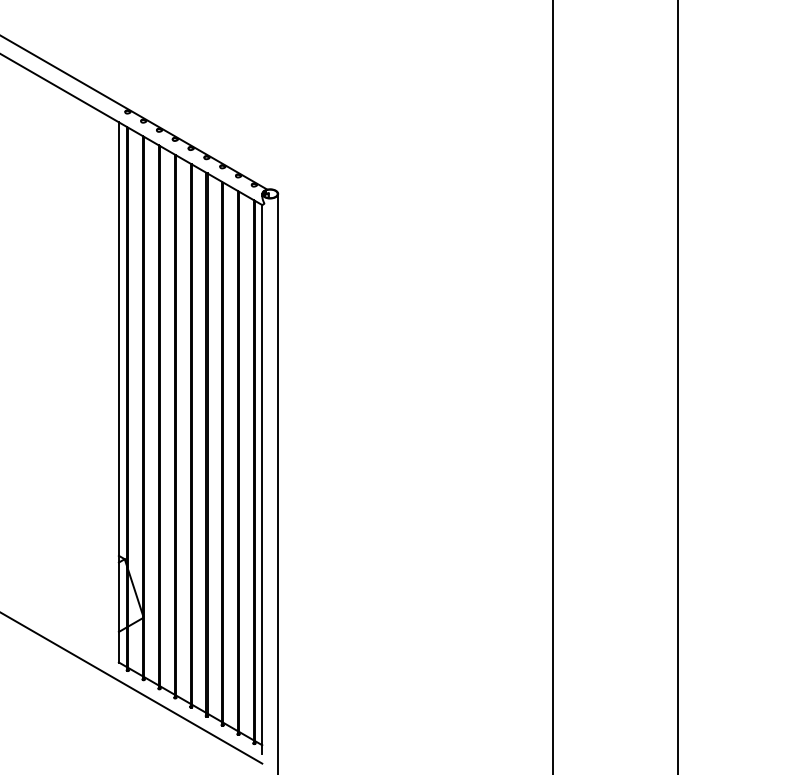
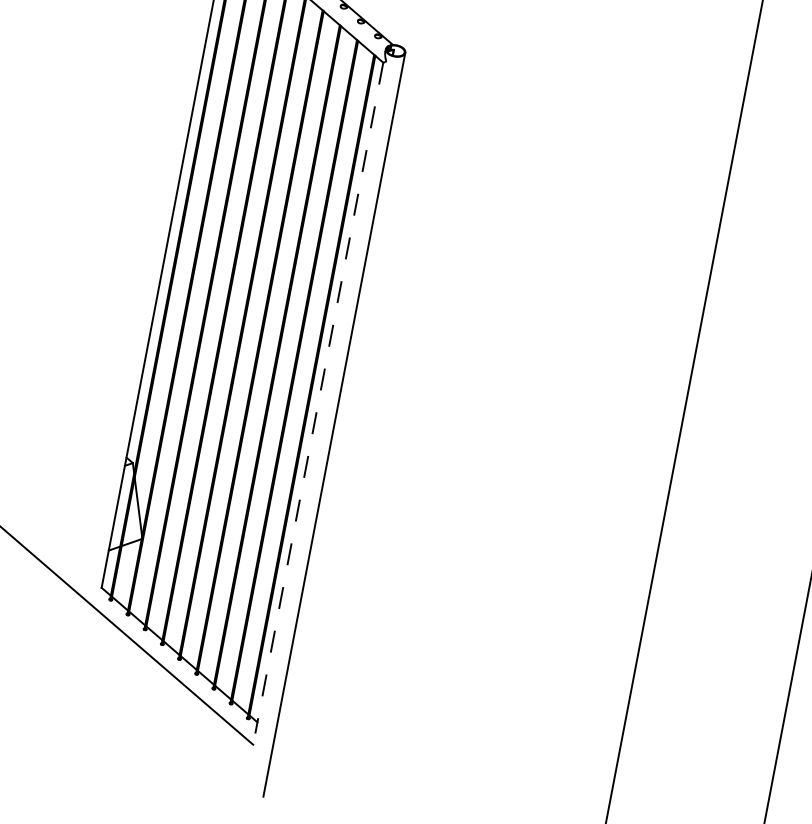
line: (262, 479) -> (319, 397), solid -> dashed

